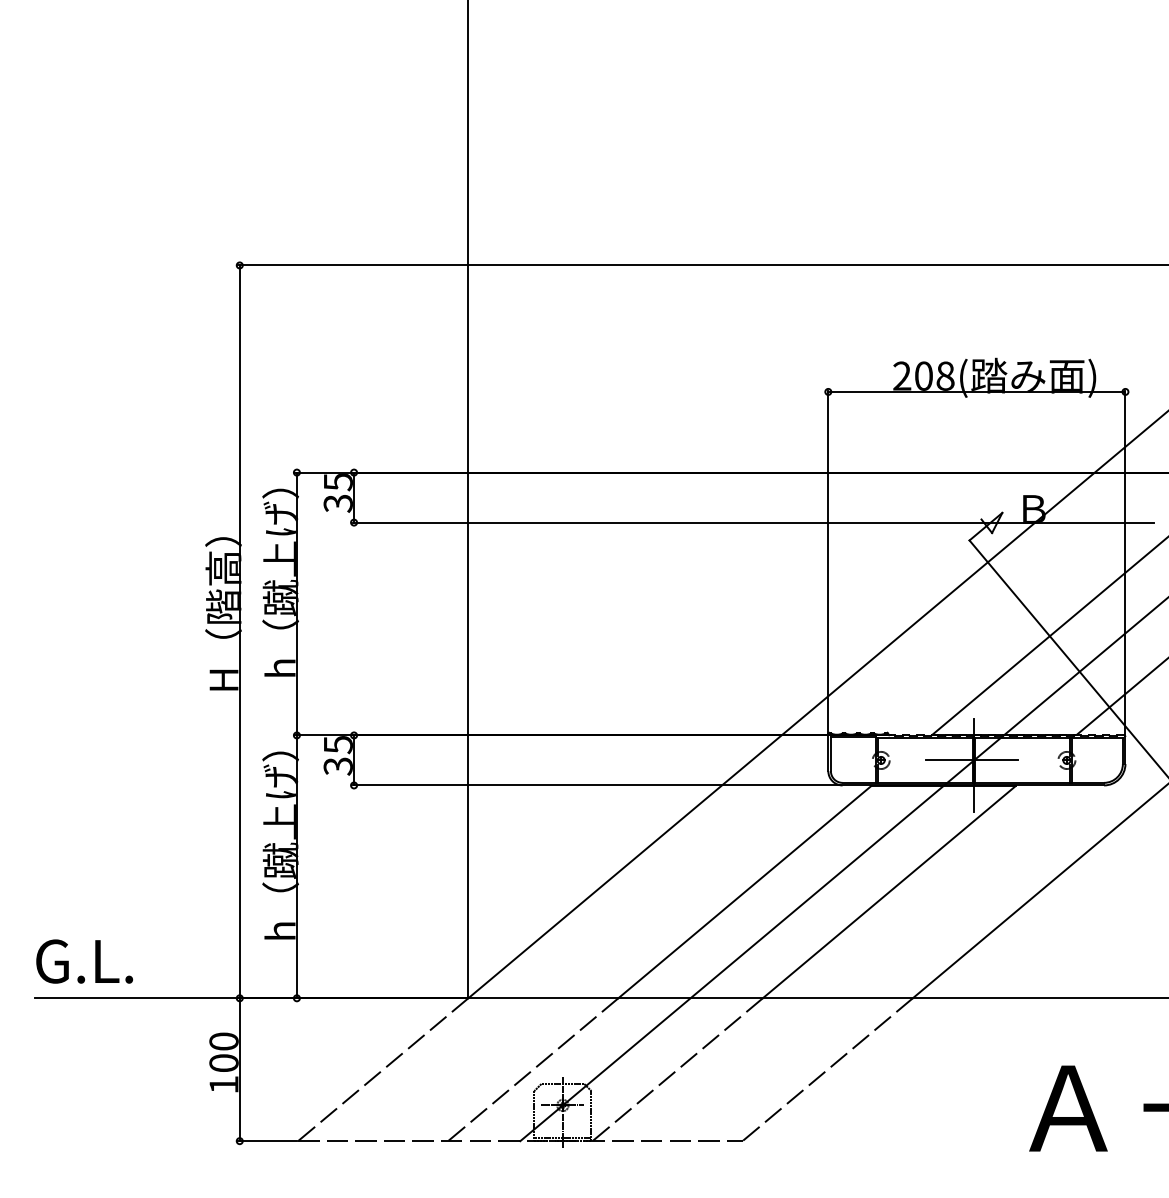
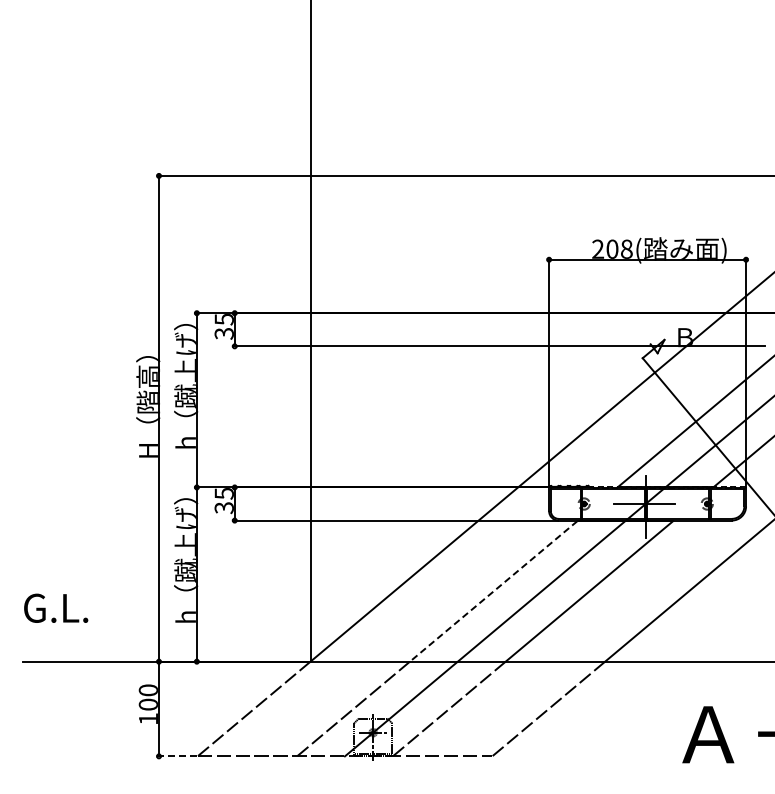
line: (744, 892) -> (493, 591), solid -> dashed
text: (85, 960) -> (56, 607), moved
line: (266, 1141) -> (176, 756), solid -> dashed

